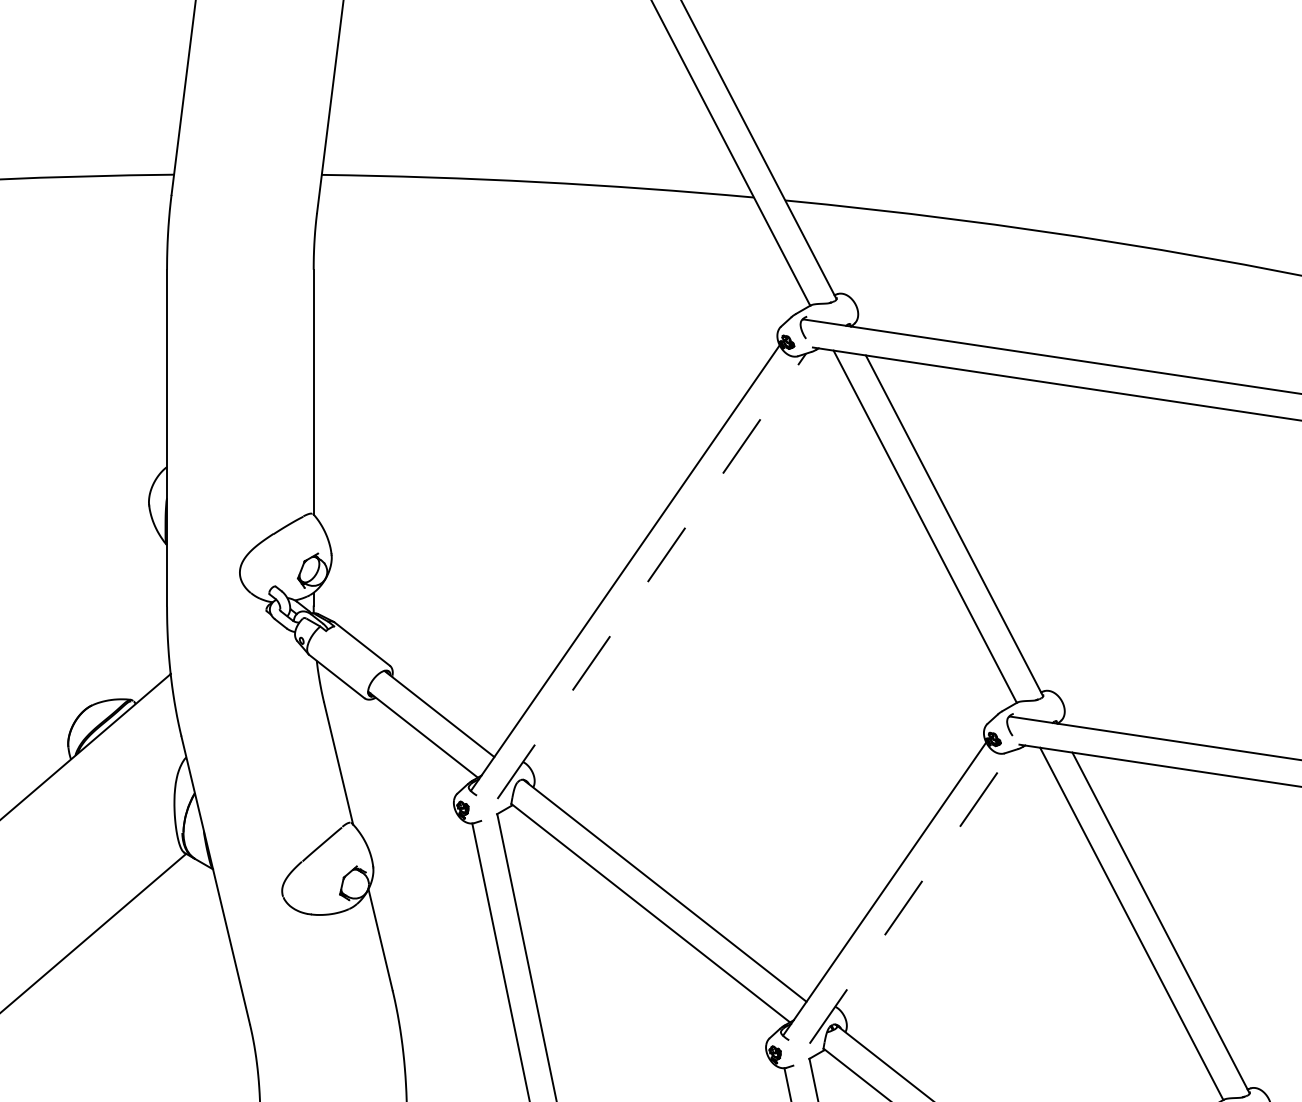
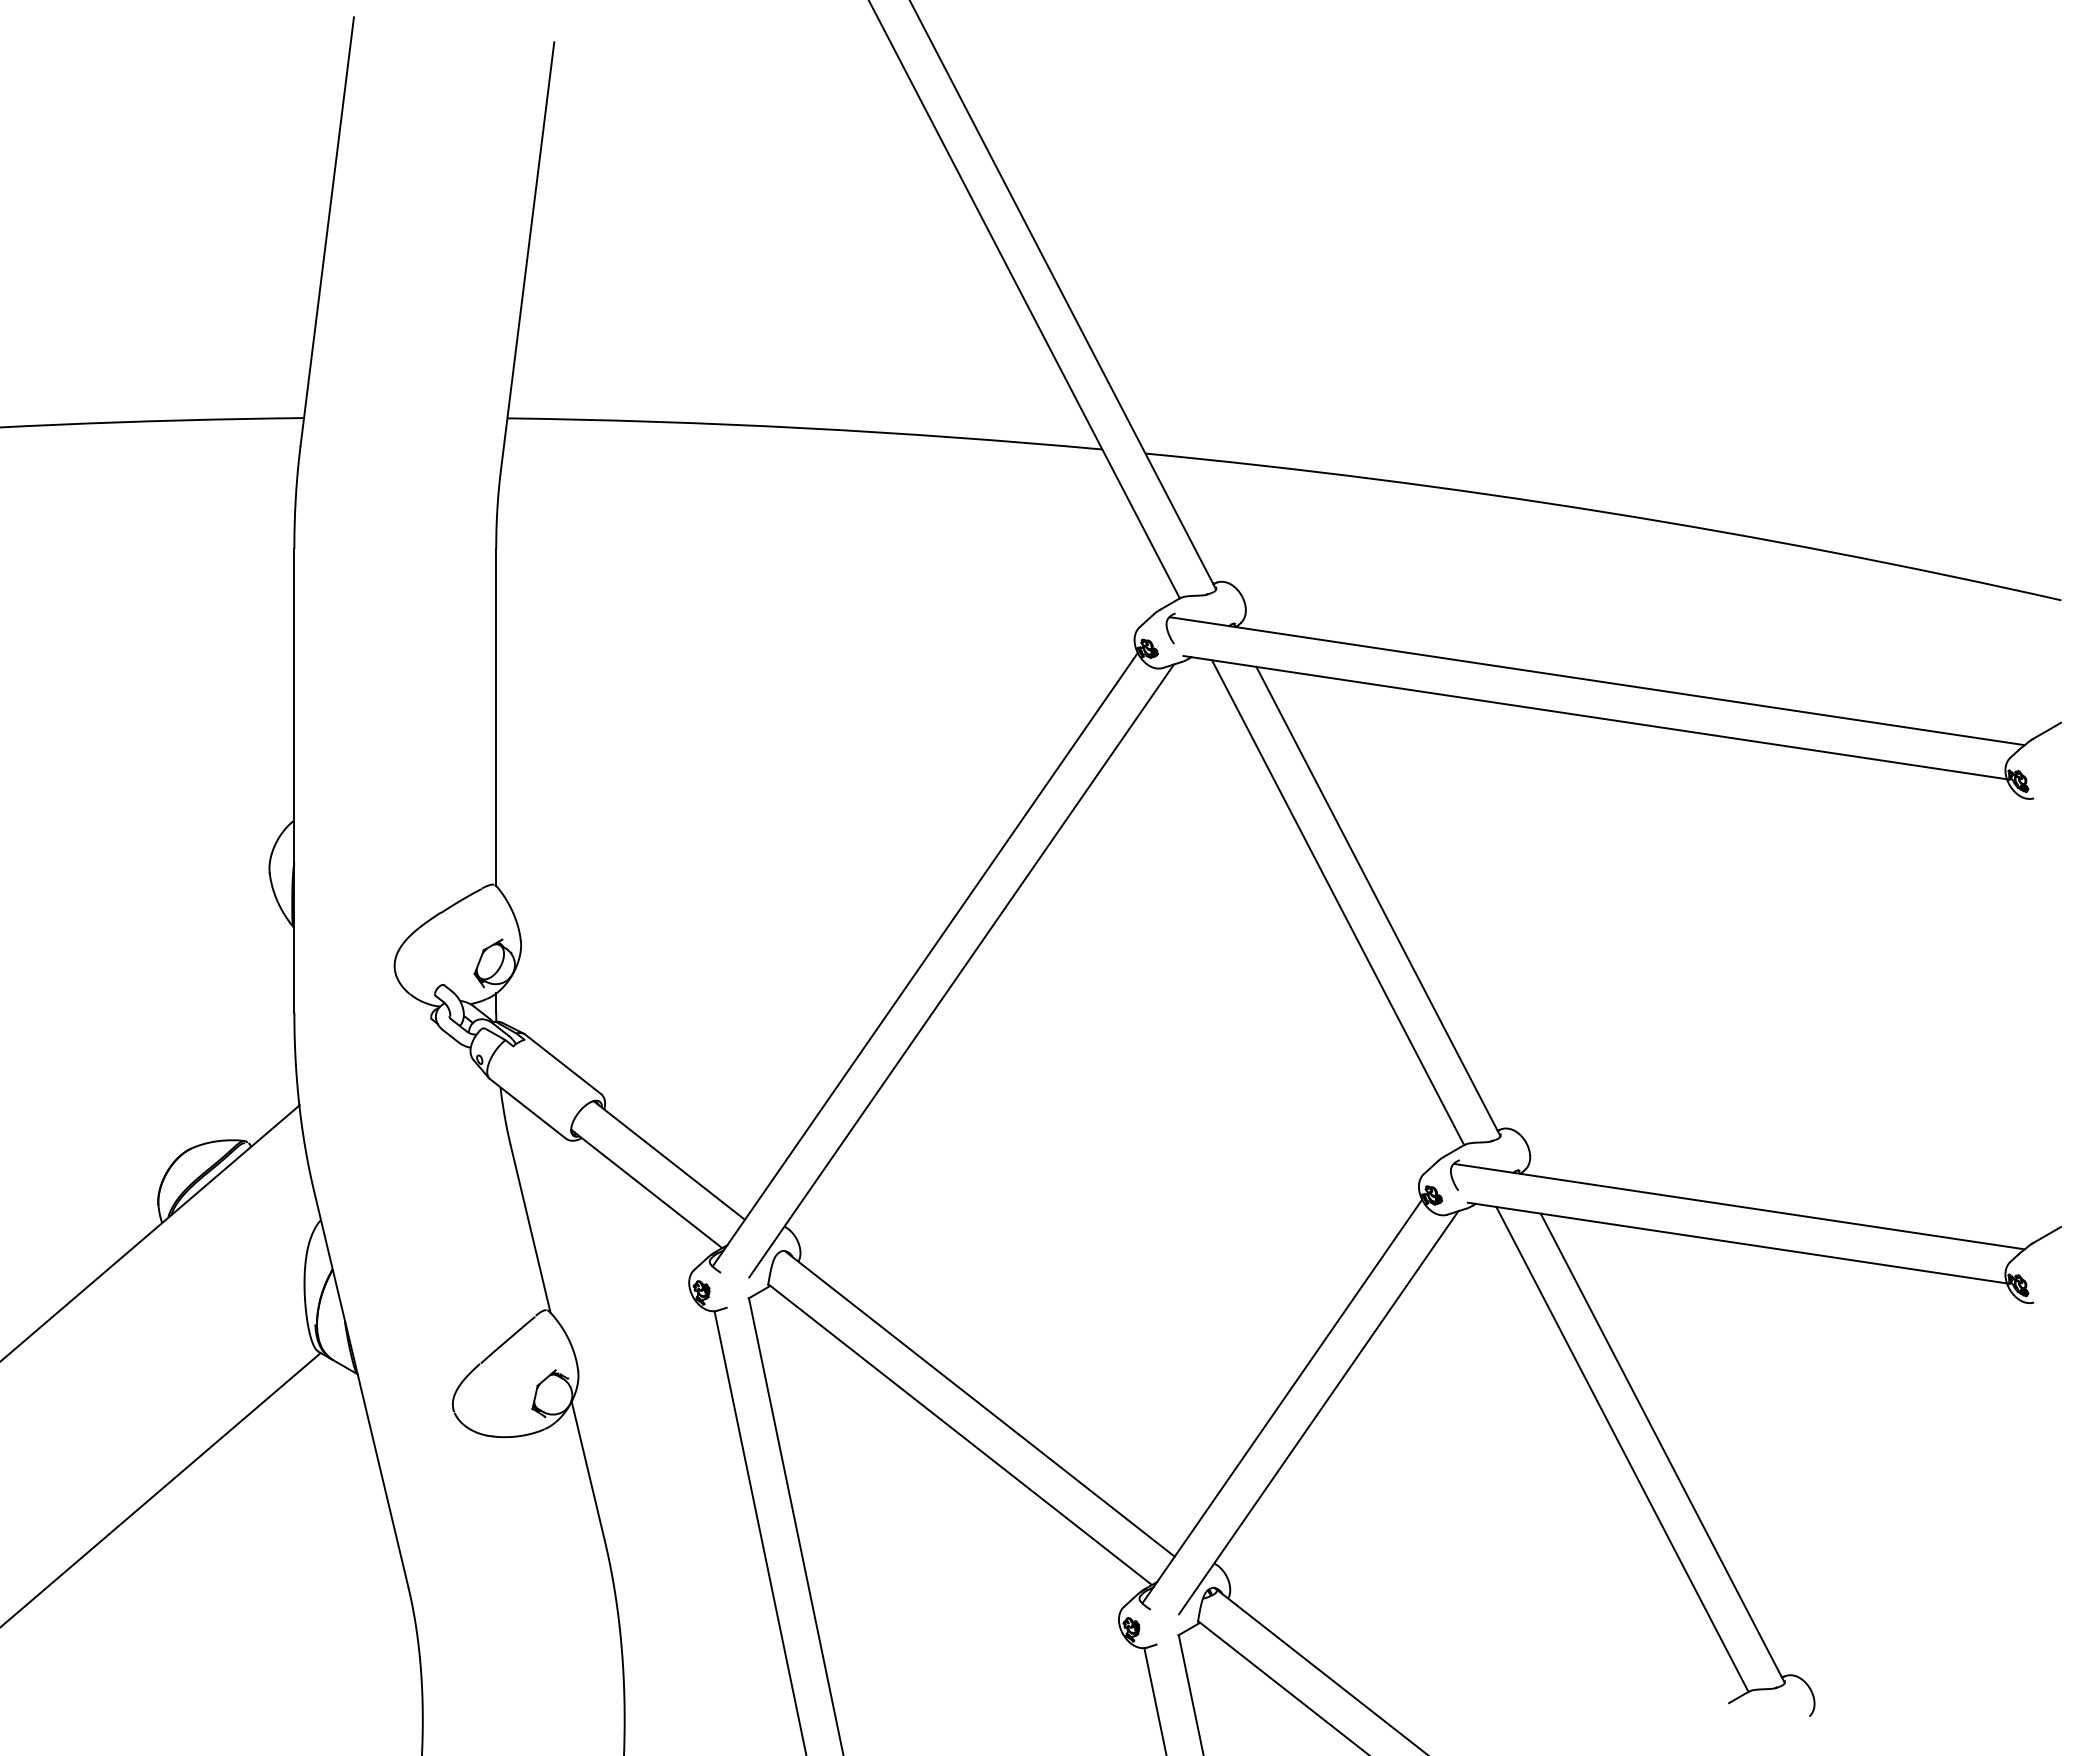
line: (651, 575) -> (961, 970), dashed -> solid
line: (910, 897) -> (1318, 1412), dashed -> solid

